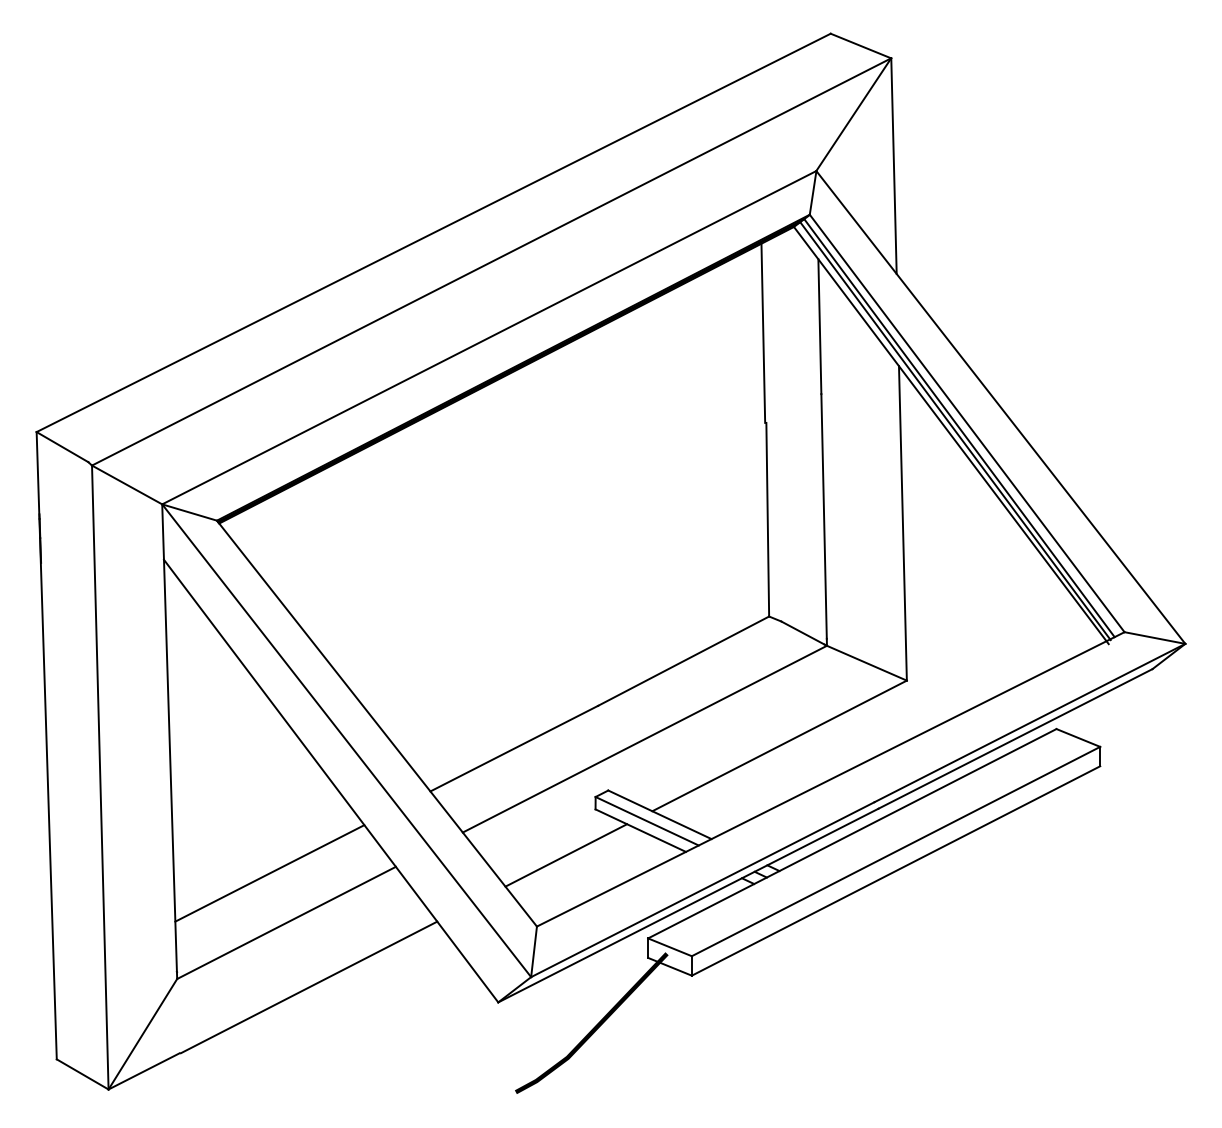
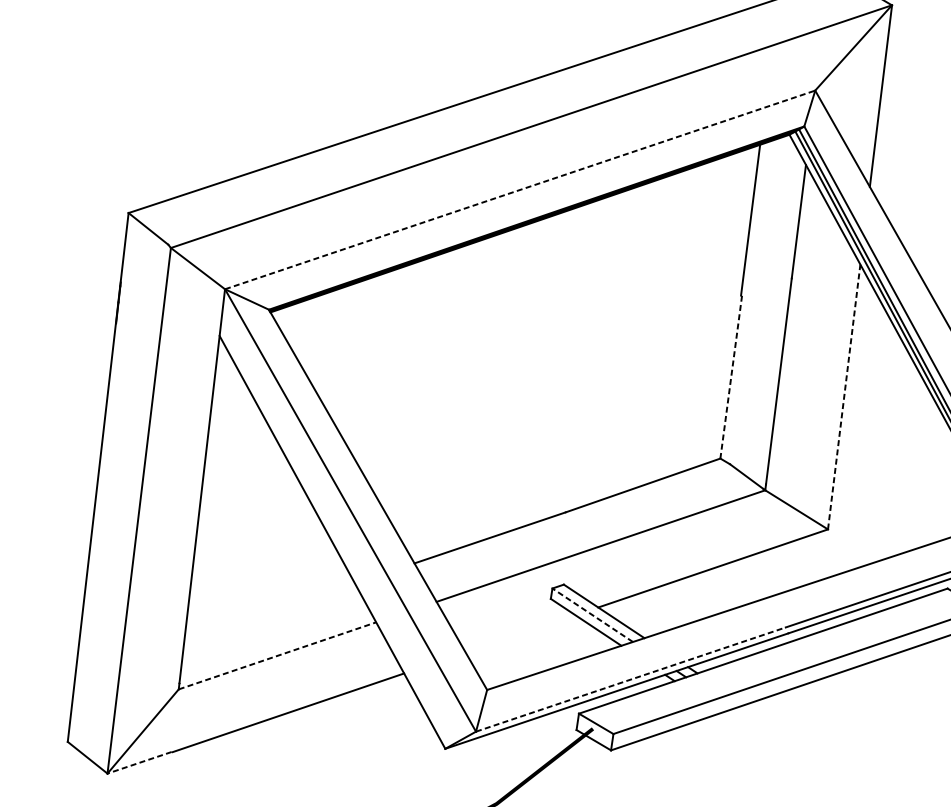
line: (489, 337) -> (520, 189), solid -> dashed
line: (767, 519) -> (731, 376), solid -> dashed
line: (902, 522) -> (843, 396), solid -> dashed
line: (647, 821) -> (592, 615), solid -> dashed
line: (566, 855) -> (520, 633), removed
line: (269, 873) -> (269, 612), removed
line: (702, 889) -> (630, 679), solid -> dashed
line: (286, 922) -> (277, 655), solid -> dashed
line: (144, 1071) -> (139, 762), solid -> dashed

